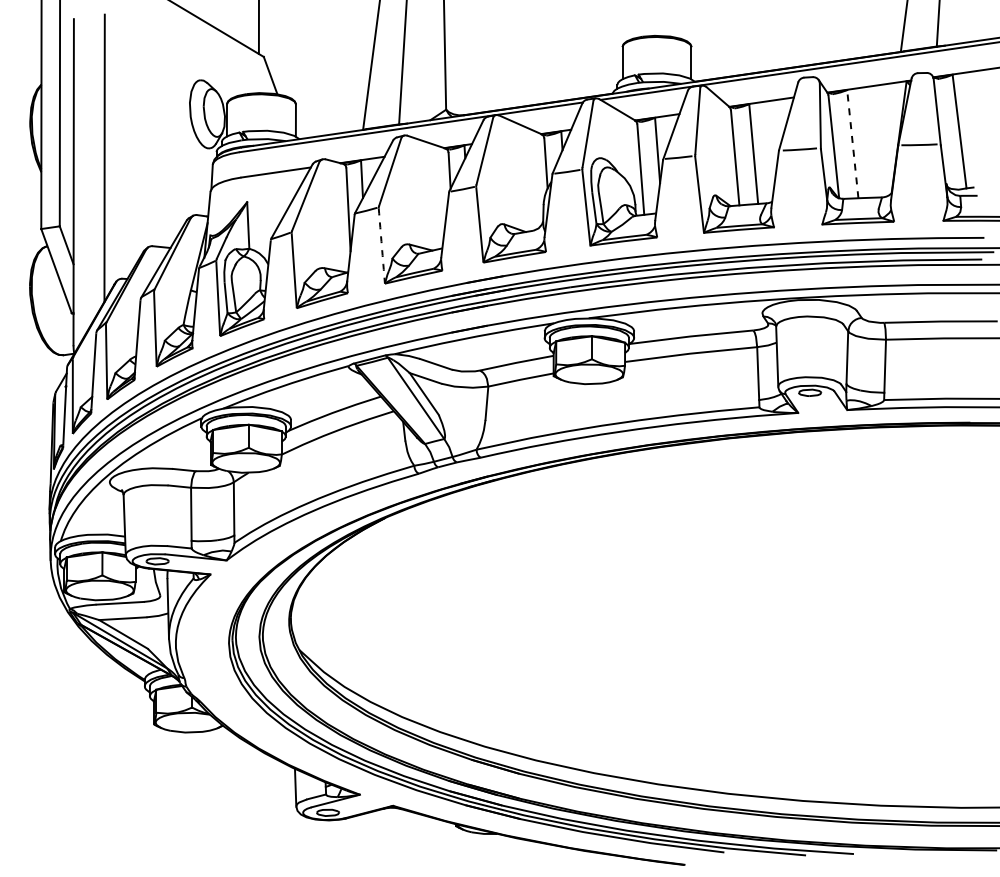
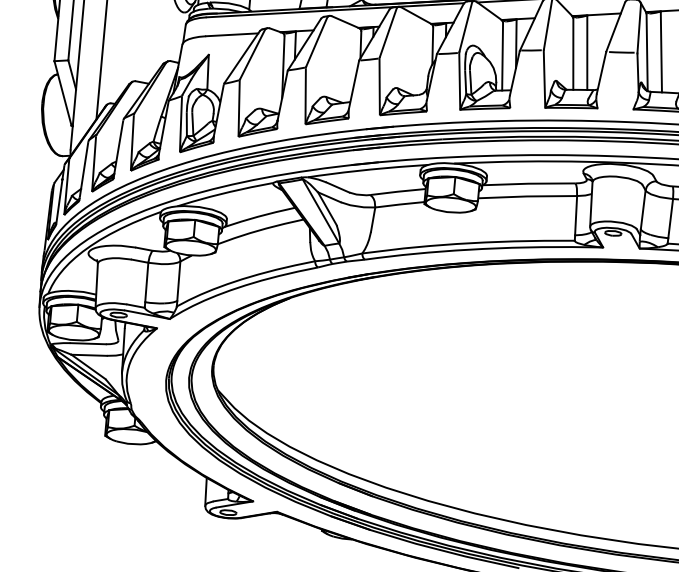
line: (852, 143) -> (661, 51), dashed -> solid
arc: (381, 246) -> (305, 96), dashed -> solid

